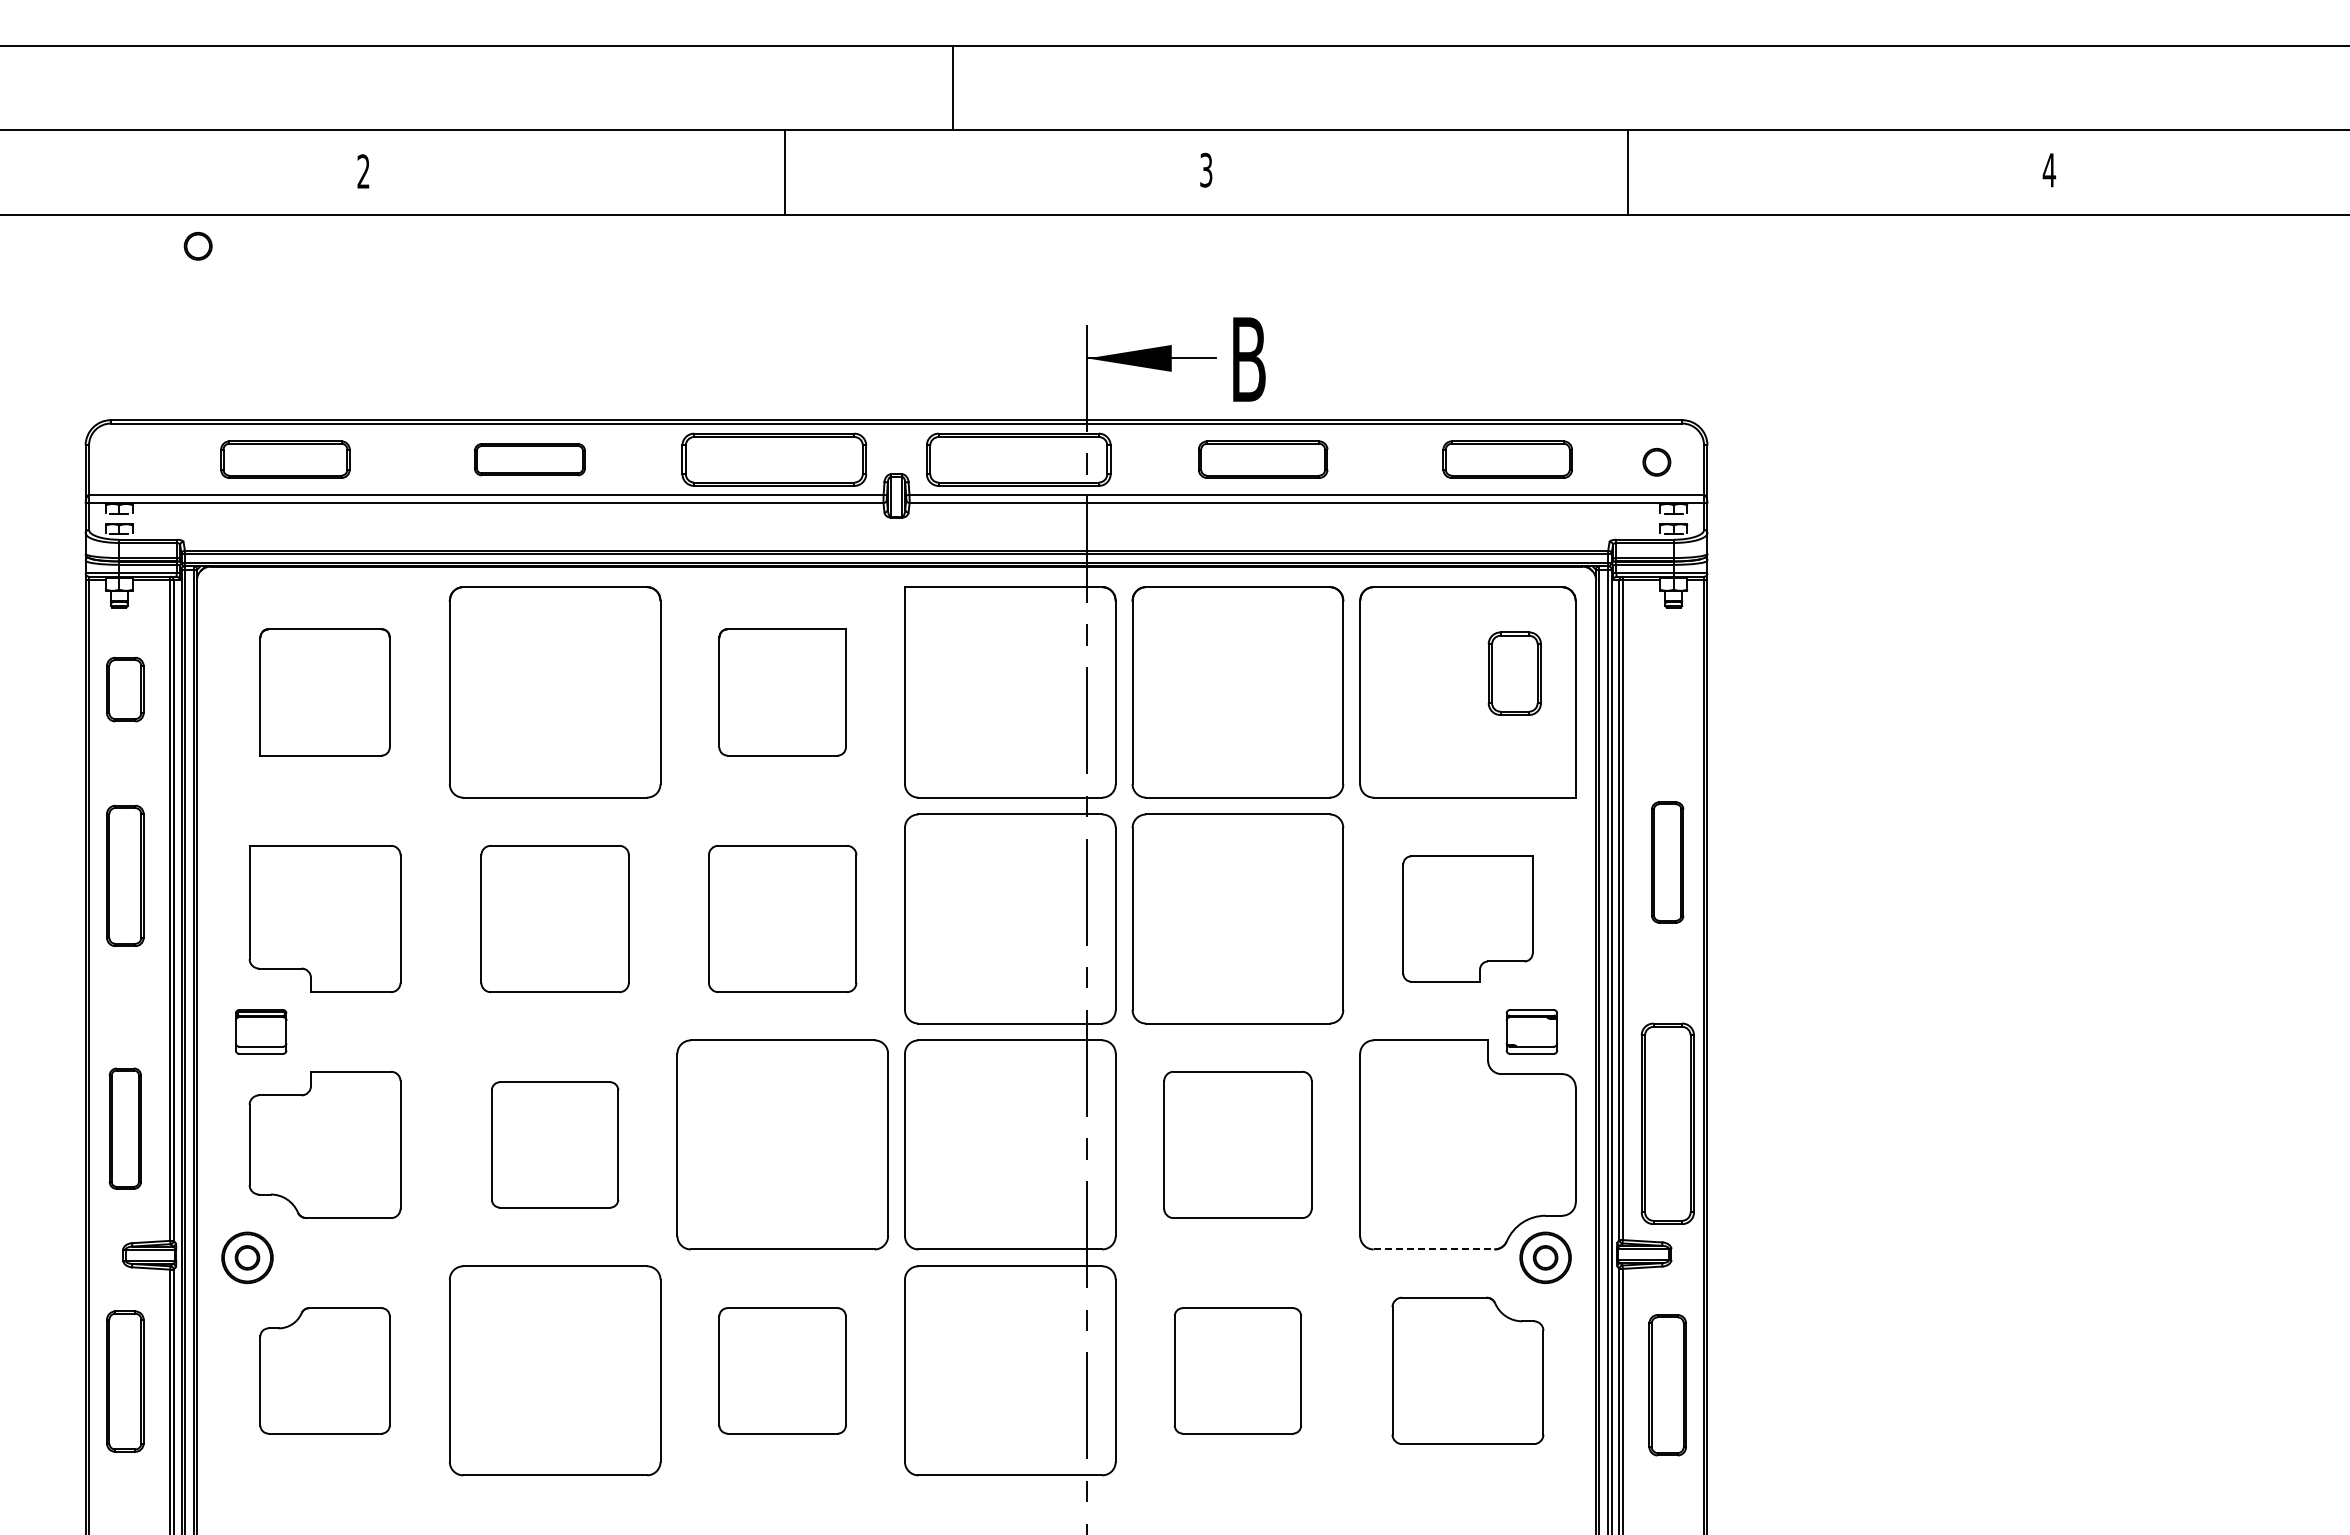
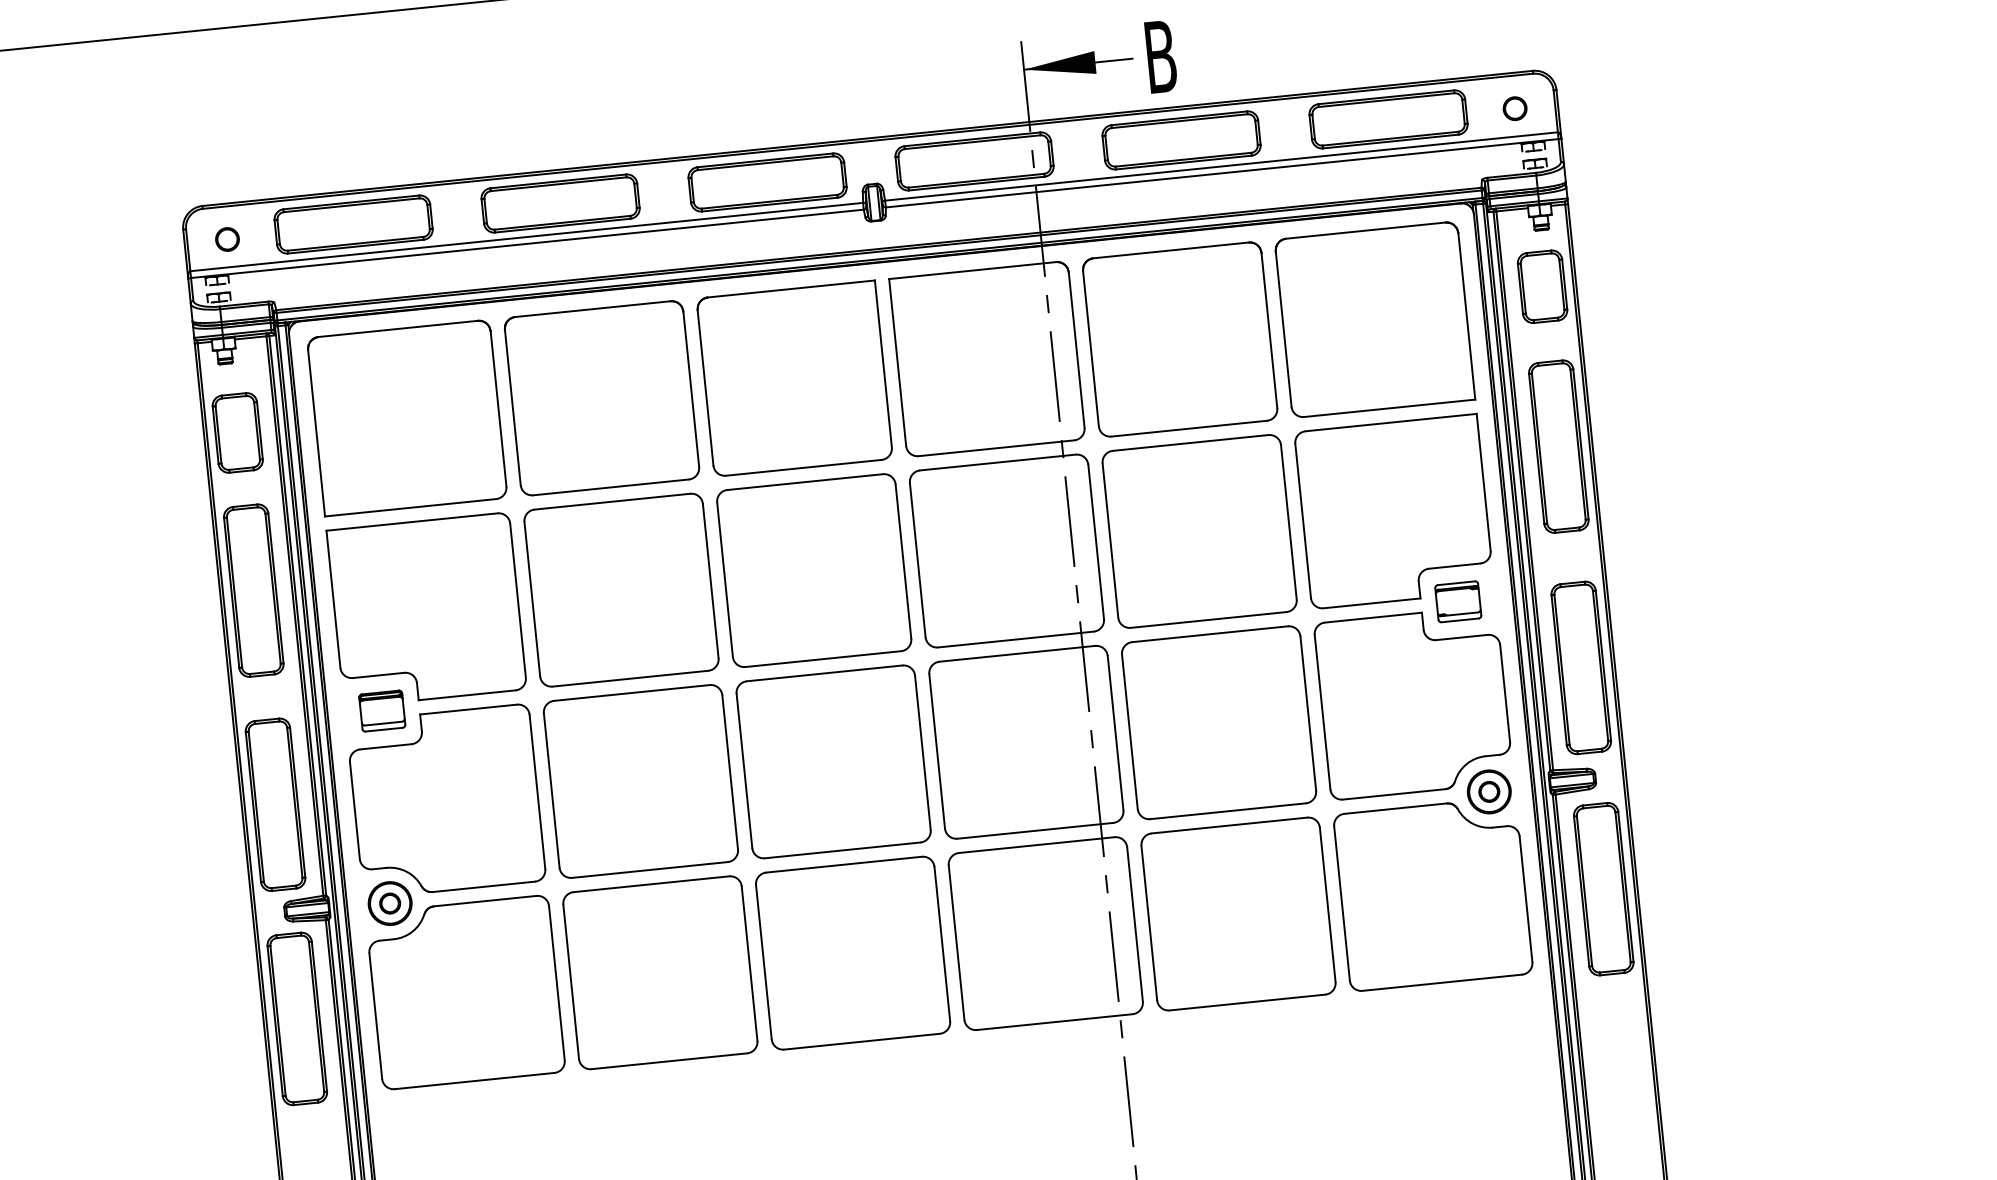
part: (197, 246) -> (226, 239), moved
part: (285, 459) -> (353, 224), size x1.43
part: (529, 459) -> (560, 203), size x1.67
part: (1262, 459) -> (1180, 140), size x1.43
part: (1507, 459) -> (1388, 119), size x1.43
part: (1514, 673) -> (1542, 286), moved
part: (125, 689) -> (237, 432), size x1.43
part: (324, 692) -> (406, 418), size x1.67
part: (782, 692) -> (794, 378), size x1.67
part: (1667, 862) -> (1558, 446), size x1.67
part: (125, 875) -> (253, 590), size x1.43
part: (324, 918) -> (426, 609), size x1.43
part: (554, 918) -> (620, 589), size x1.43
part: (782, 918) -> (813, 570), size x1.43
part: (1467, 918) -> (1393, 511), size x1.67
part: (125, 1128) -> (275, 804), size x1.67
part: (324, 1144) -> (445, 800), size x1.43
part: (554, 1144) -> (640, 781), size x1.67
part: (1237, 1144) -> (1218, 722), size x1.43
line: (1434, 1249) -> (1394, 794), dashed -> solid
part: (324, 1370) -> (465, 992), size x1.67
part: (782, 1370) -> (852, 952), size x1.67
part: (1237, 1370) -> (1238, 913), size x1.67
part: (1467, 1370) -> (1432, 894), size x1.43
part: (125, 1381) -> (297, 1018), size x1.43
part: (1667, 1385) -> (1603, 889), size x1.43

